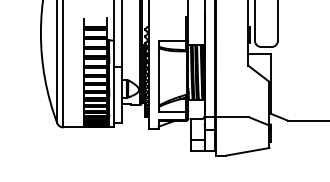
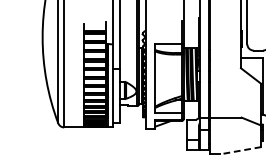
line: (247, 151) -> (240, 150), solid -> dashed

